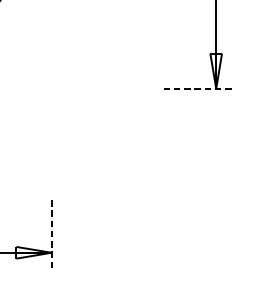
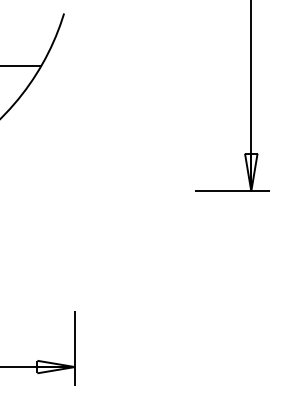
line: (198, 88) -> (232, 191), dashed -> solid
line: (52, 235) -> (75, 348), dashed -> solid

